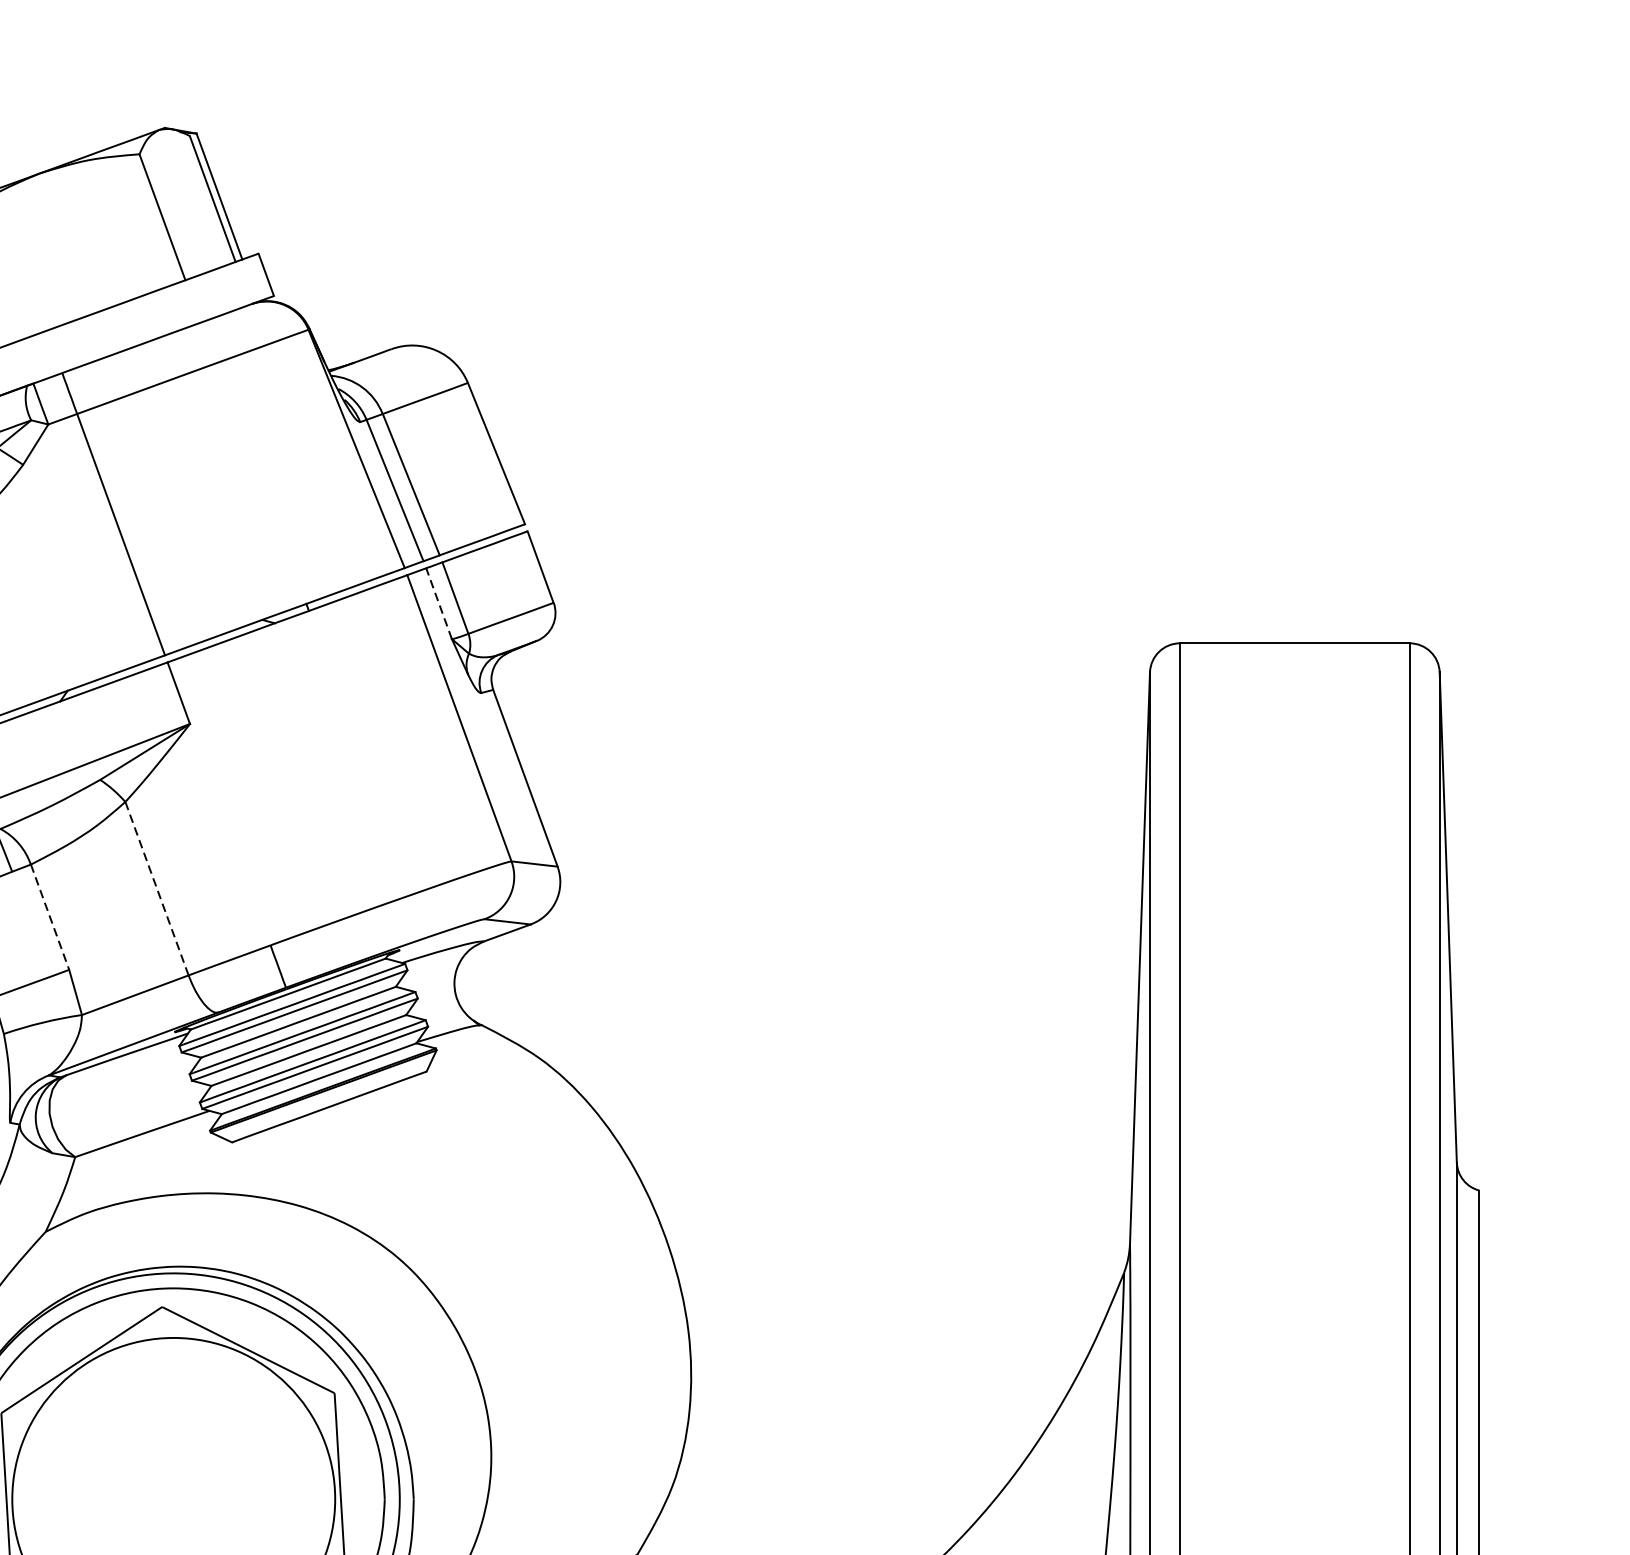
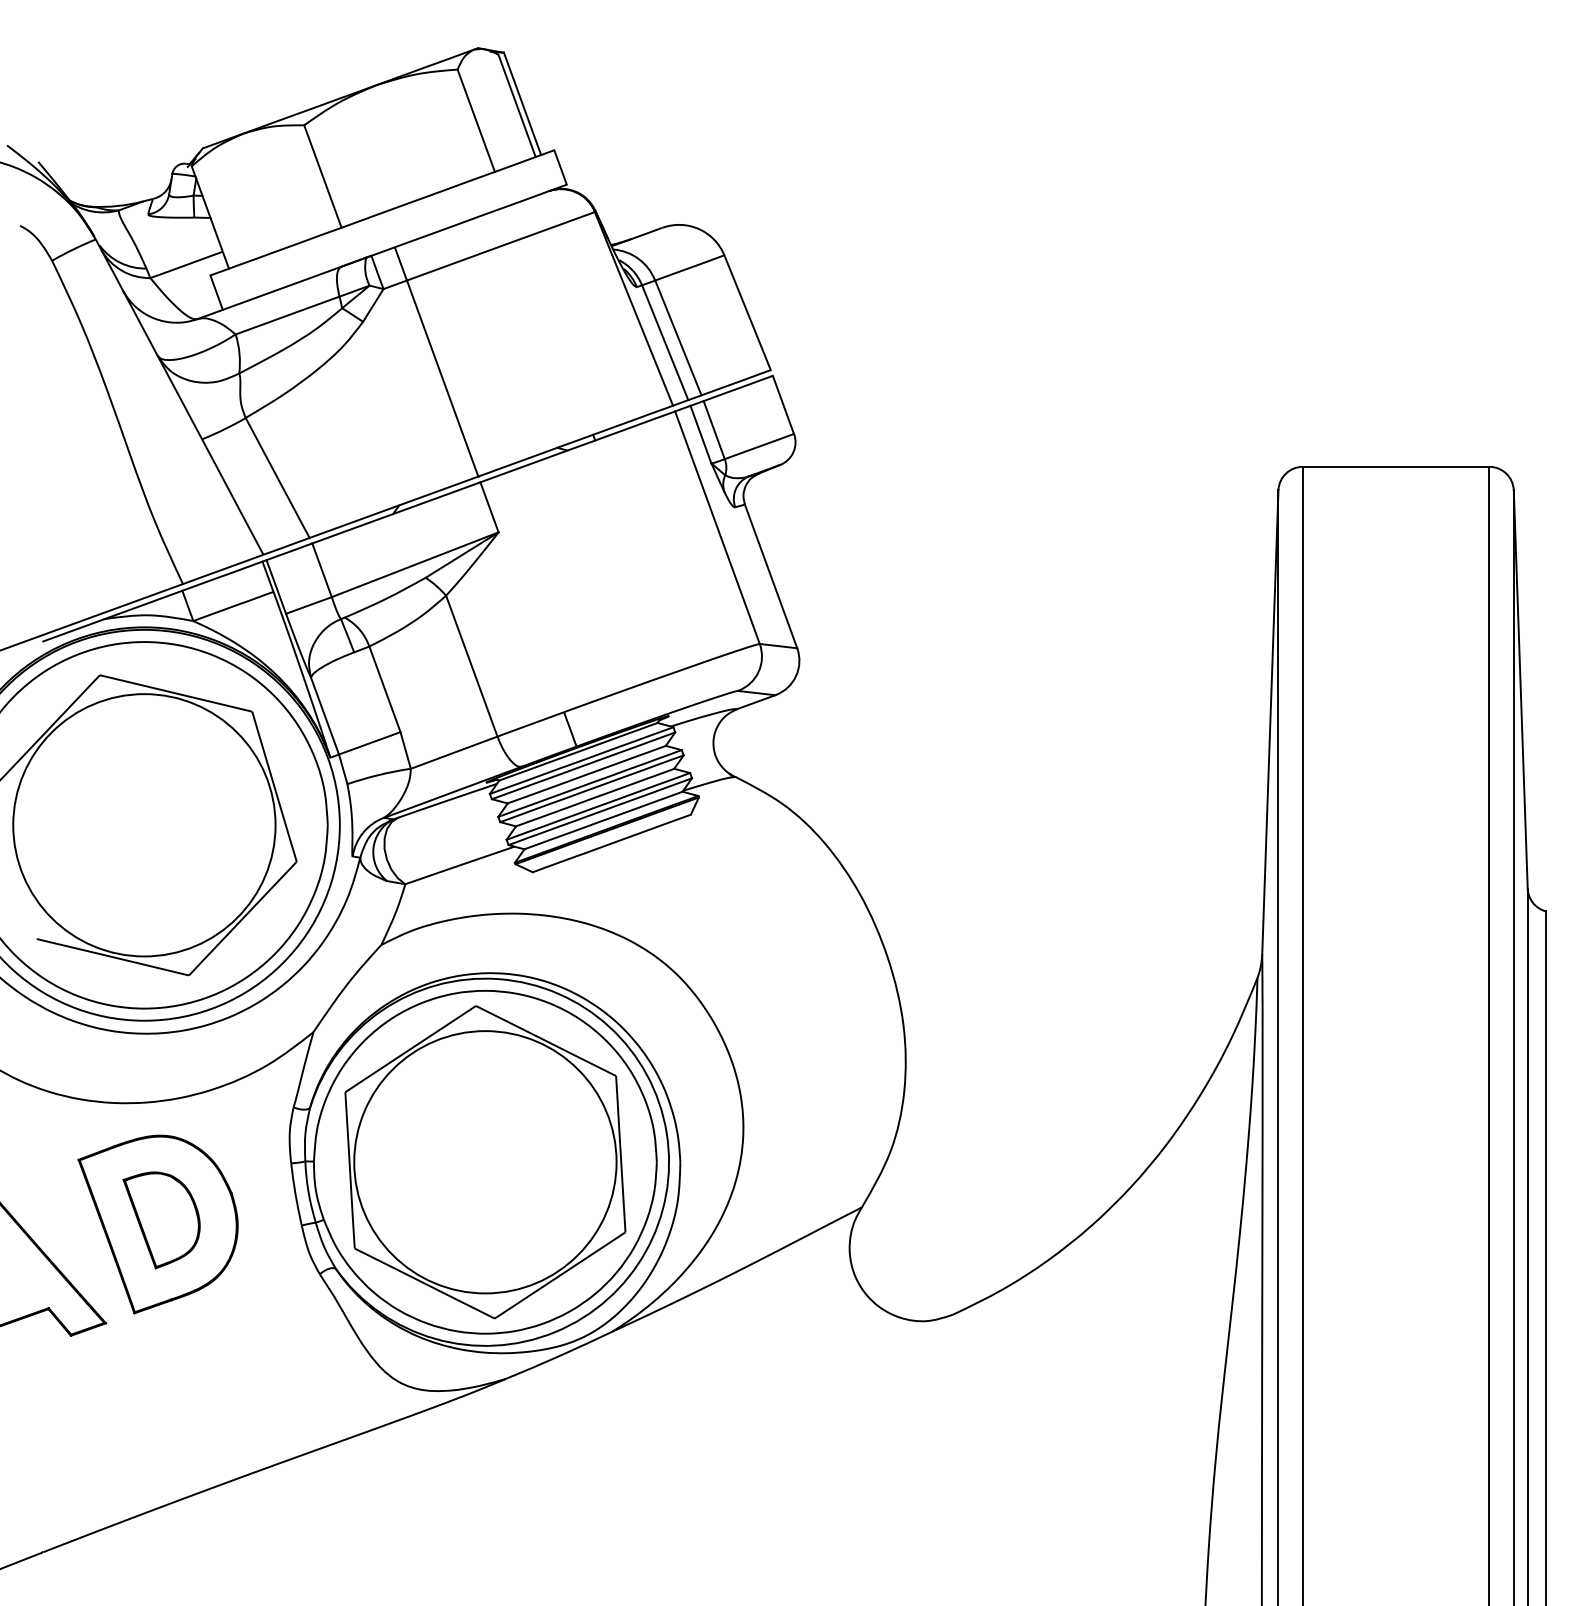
line: (438, 603) -> (700, 434), dashed -> solid
line: (156, 889) -> (471, 666), dashed -> solid
line: (49, 917) -> (384, 689), dashed -> solid

